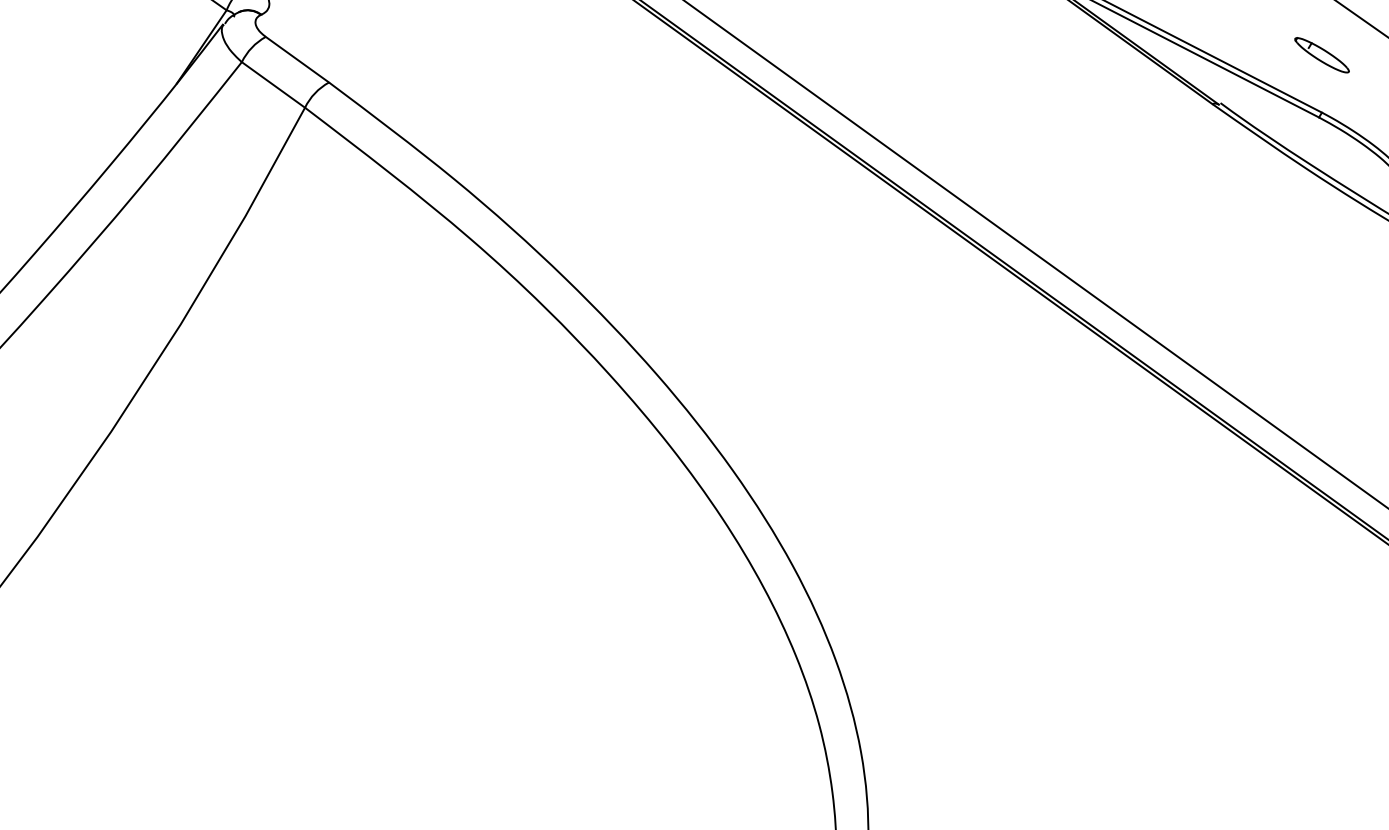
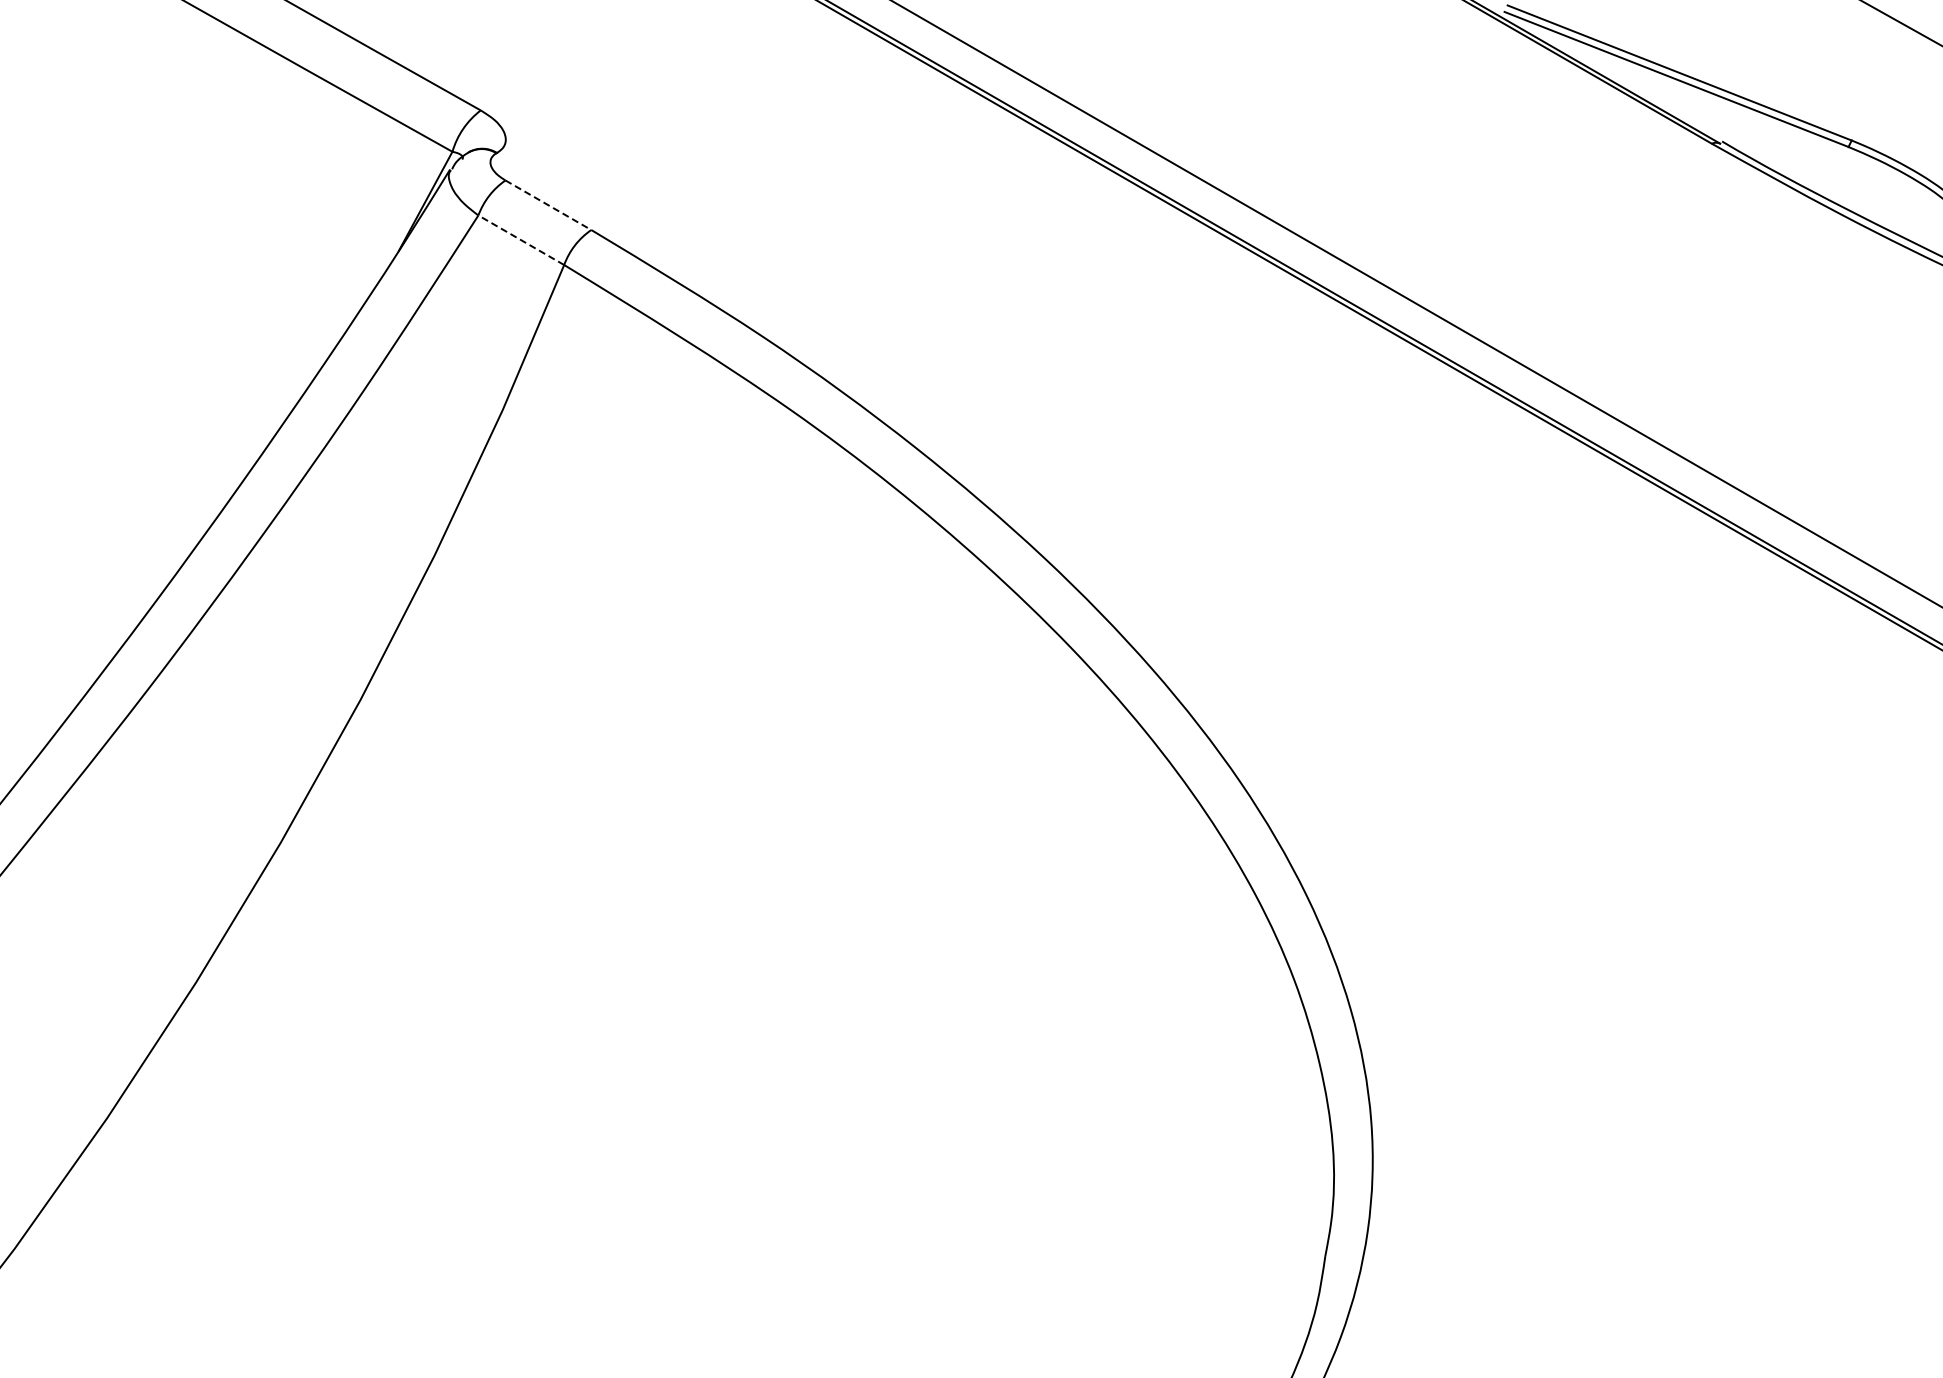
part: (1322, 54) -> (1844, 67), removed
line: (297, 59) -> (548, 205), solid -> dashed
line: (273, 85) -> (521, 240), solid -> dashed

